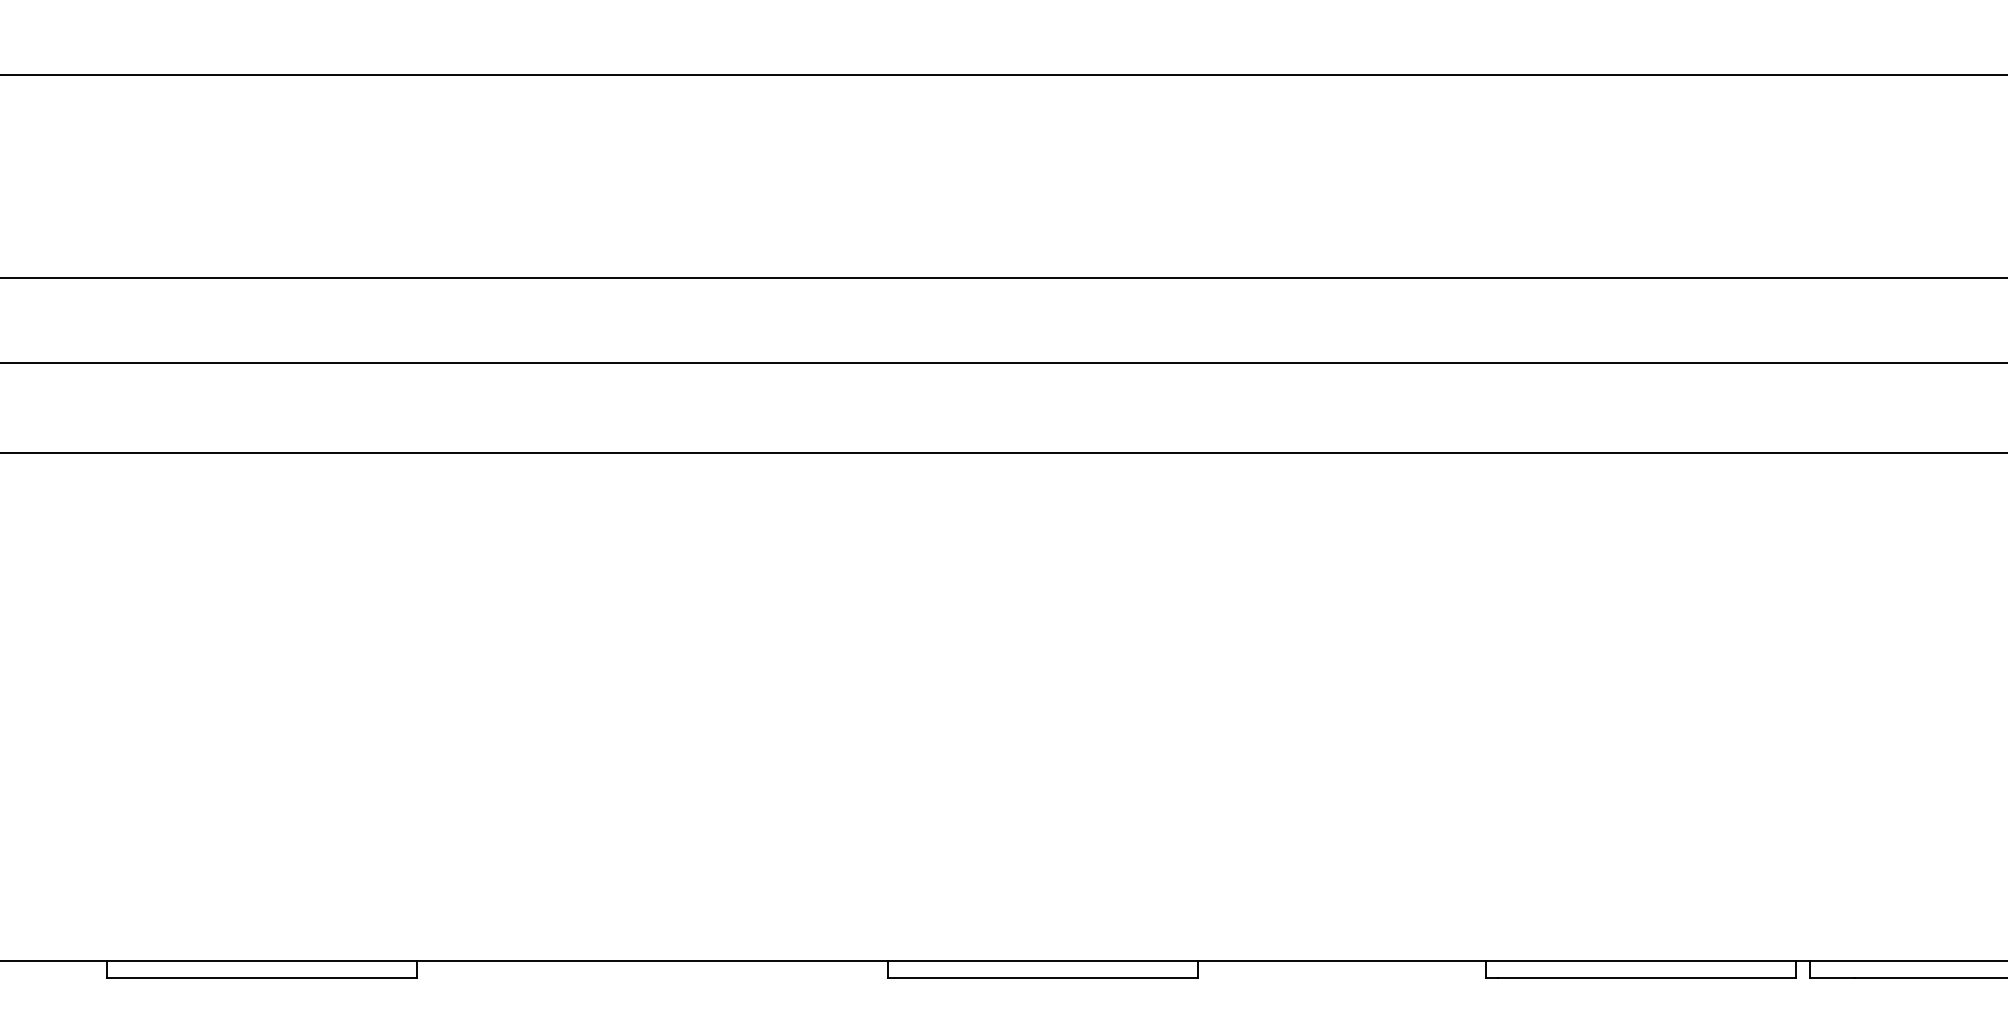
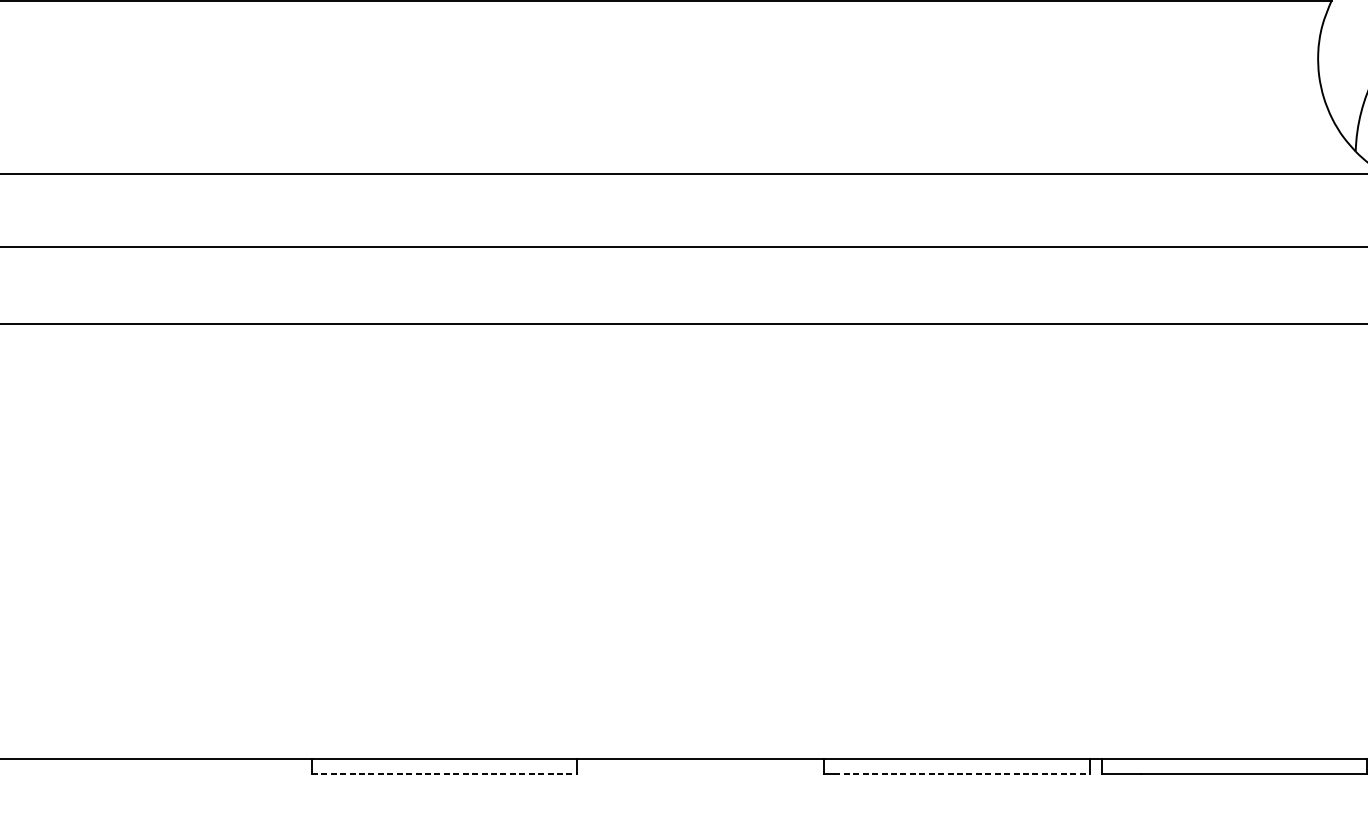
line: (1043, 977) -> (444, 773), solid -> dashed
line: (1647, 977) -> (962, 773), solid -> dashed

